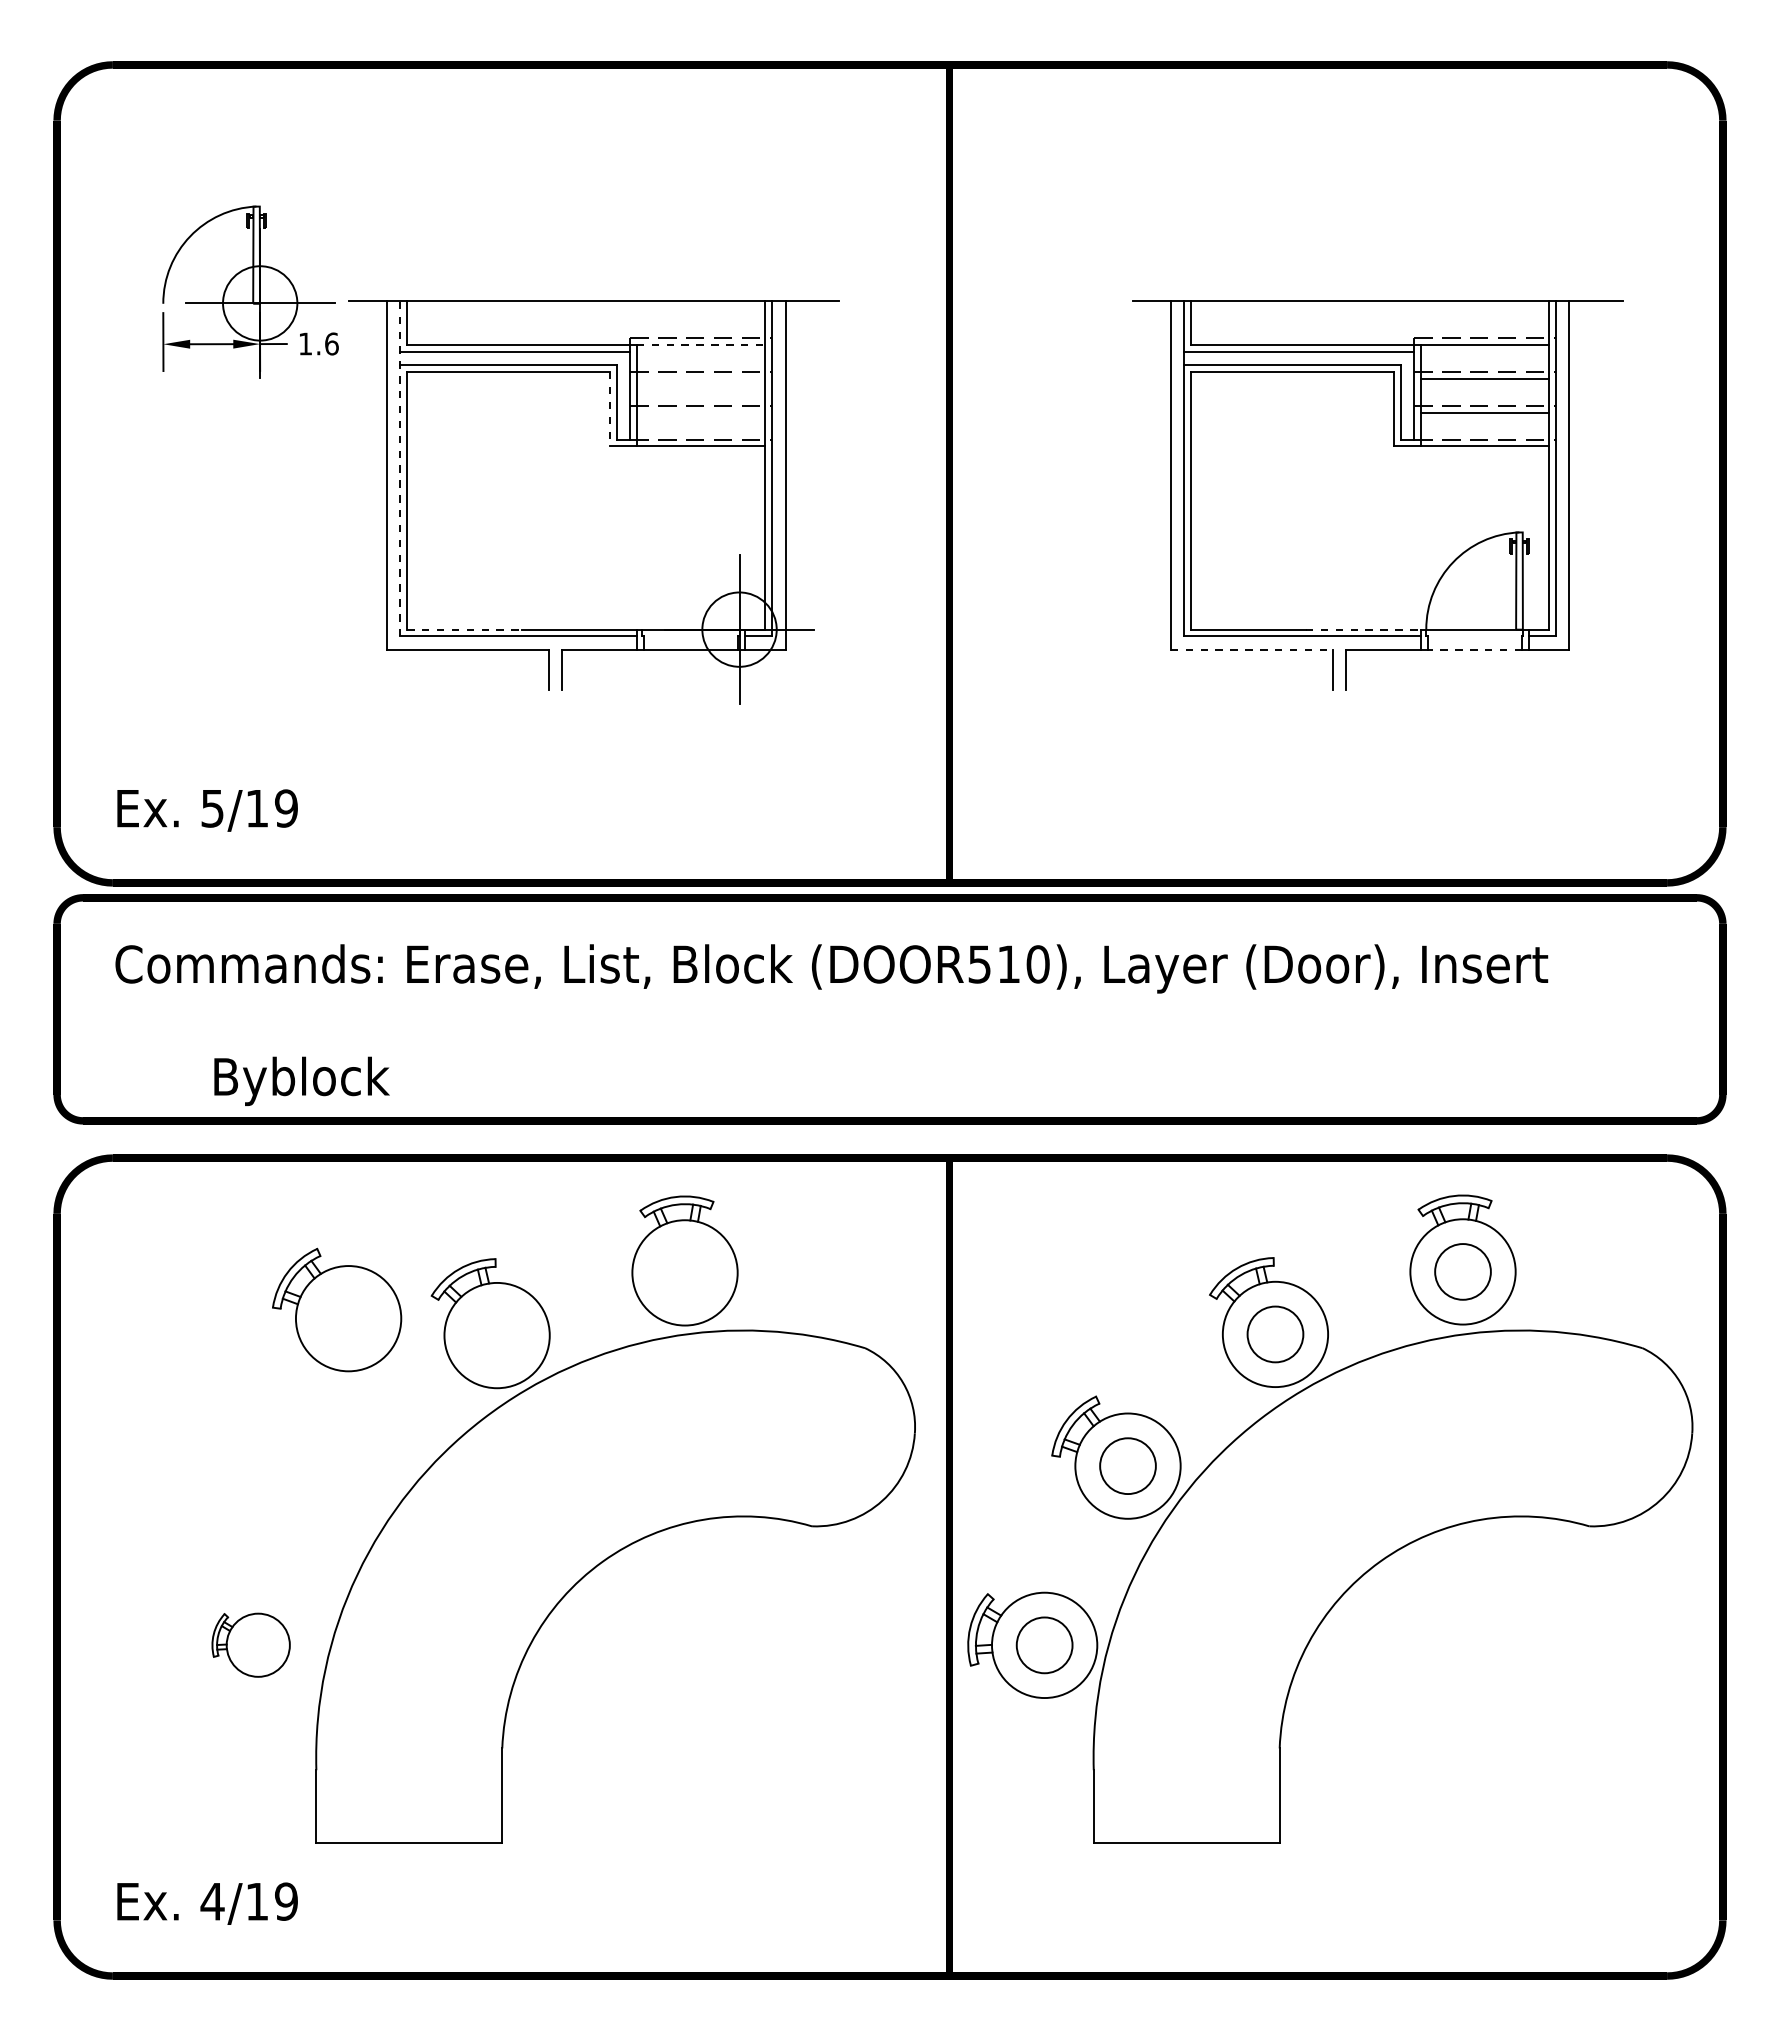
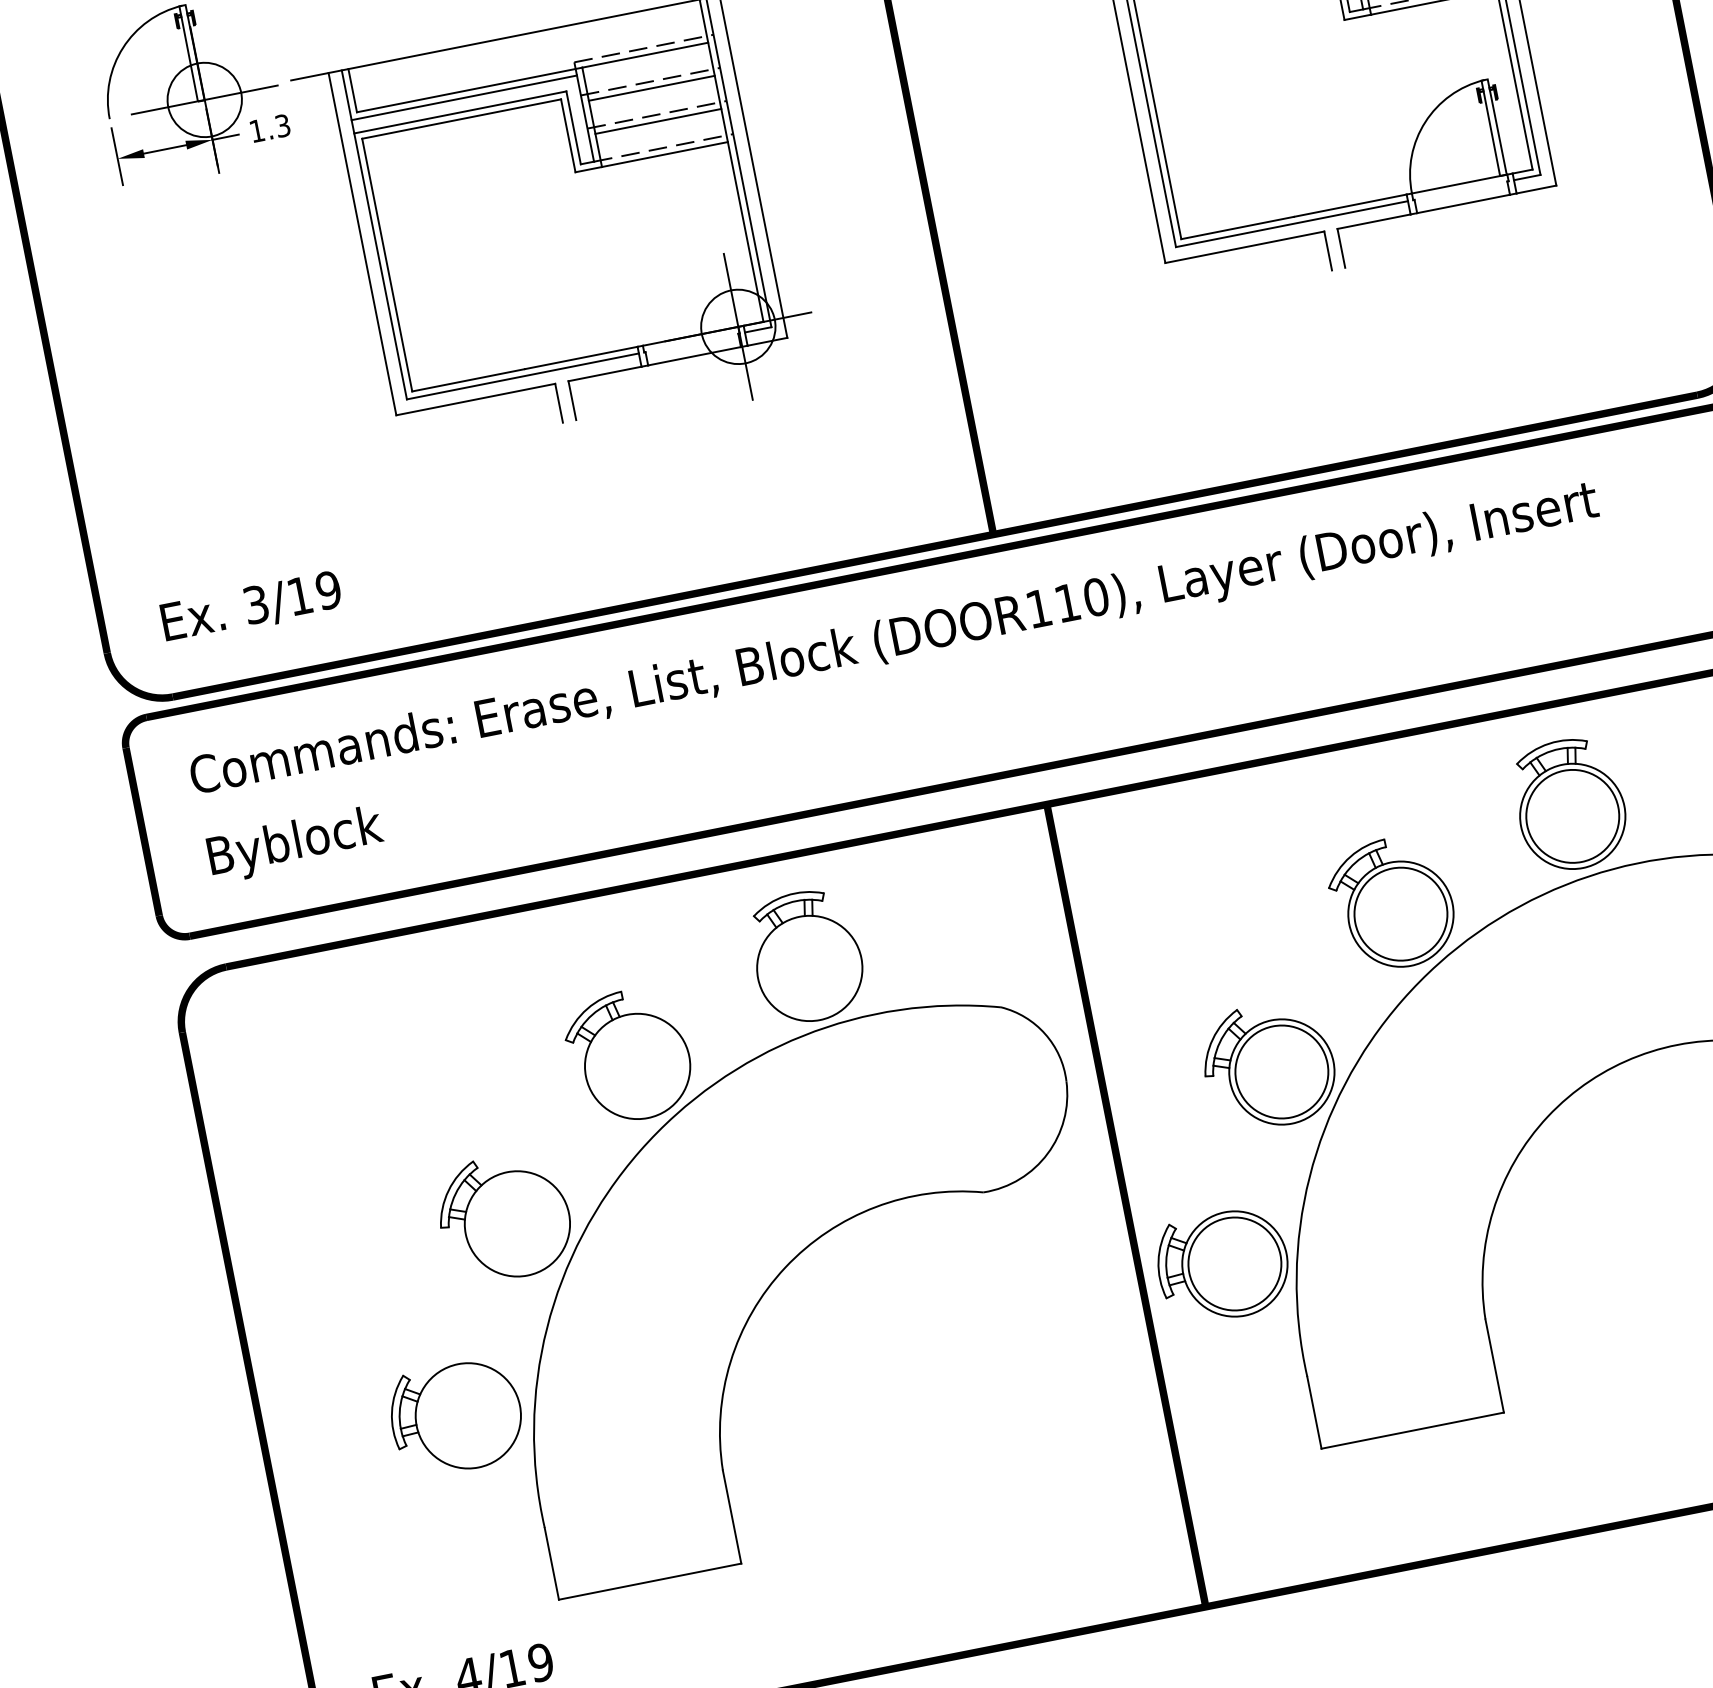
text: (331, 343) -> (282, 125), 1.6 -> 1.3
line: (701, 345) -> (645, 55), dashed -> solid
line: (700, 378) -> (651, 88), added
line: (609, 409) -> (568, 136), dashed -> solid
line: (700, 412) -> (657, 121), added
line: (400, 468) -> (374, 234), dashed -> solid
line: (465, 629) -> (469, 379), dashed -> solid
line: (1363, 629) -> (1350, 205), dashed -> solid
line: (1252, 649) -> (1245, 246), dashed -> solid
line: (1474, 649) -> (1463, 203), dashed -> solid
text: (212, 808) -> (256, 604), 5/19 -> 3/19
text: (979, 964) -> (1038, 608), (DOOR510), -> (DOOR110),
text: (301, 1080) -> (295, 843), moved
circle: (1462, 1271) -> (1572, 816), size x1.67
part: (337, 1309) -> (504, 1217), moved
circle: (1275, 1333) -> (1400, 913), size x1.67
circle: (1127, 1465) -> (1281, 1071), size x1.67
part: (250, 1644) -> (455, 1417), size x1.67
circle: (1044, 1644) -> (1234, 1263), size x1.67

